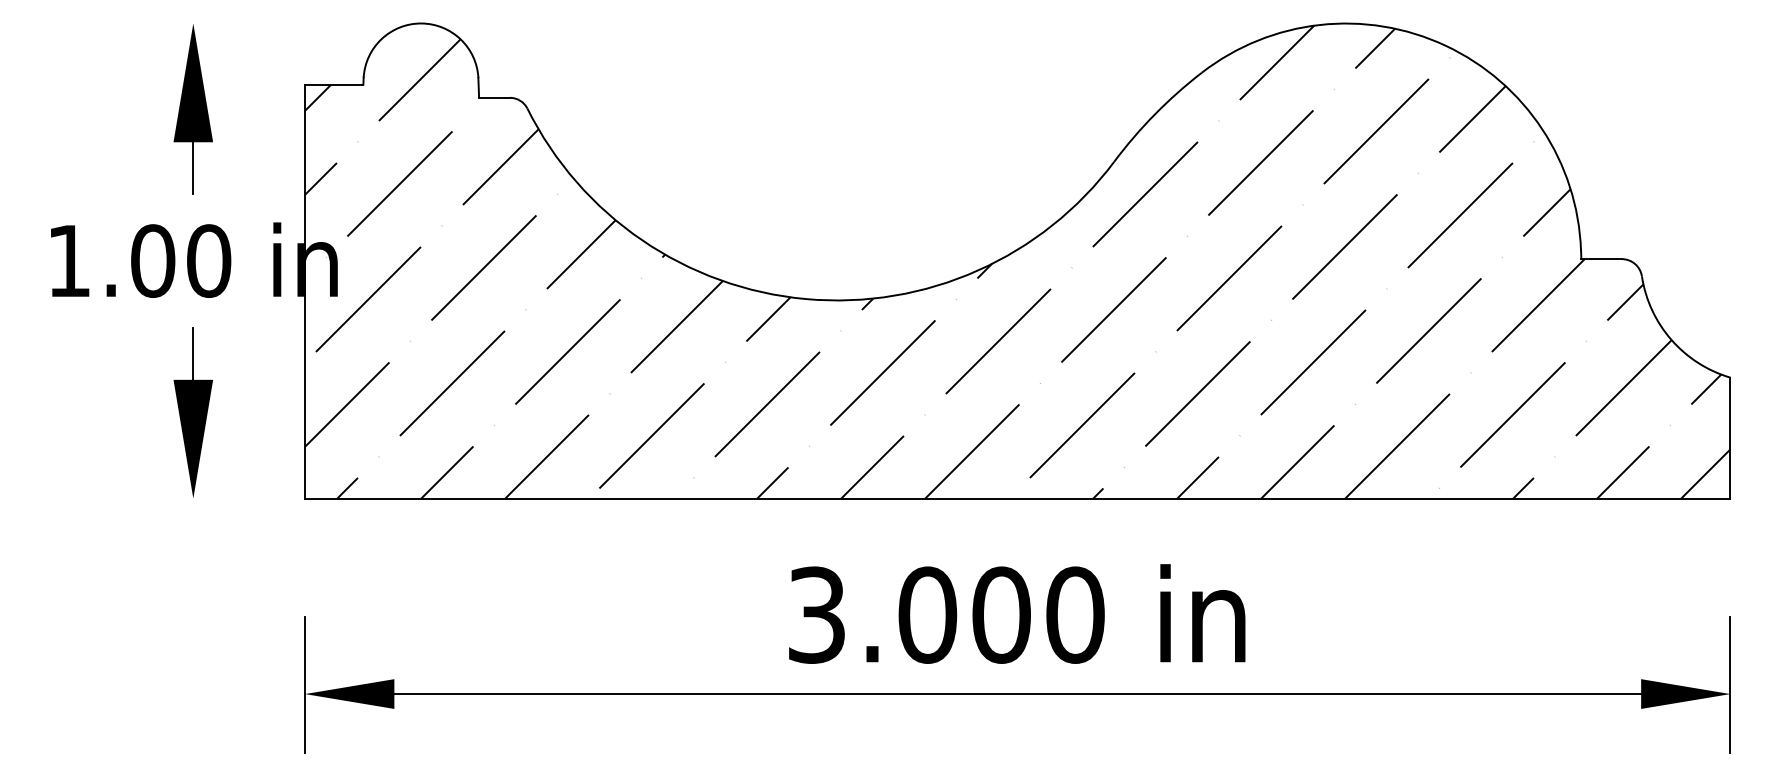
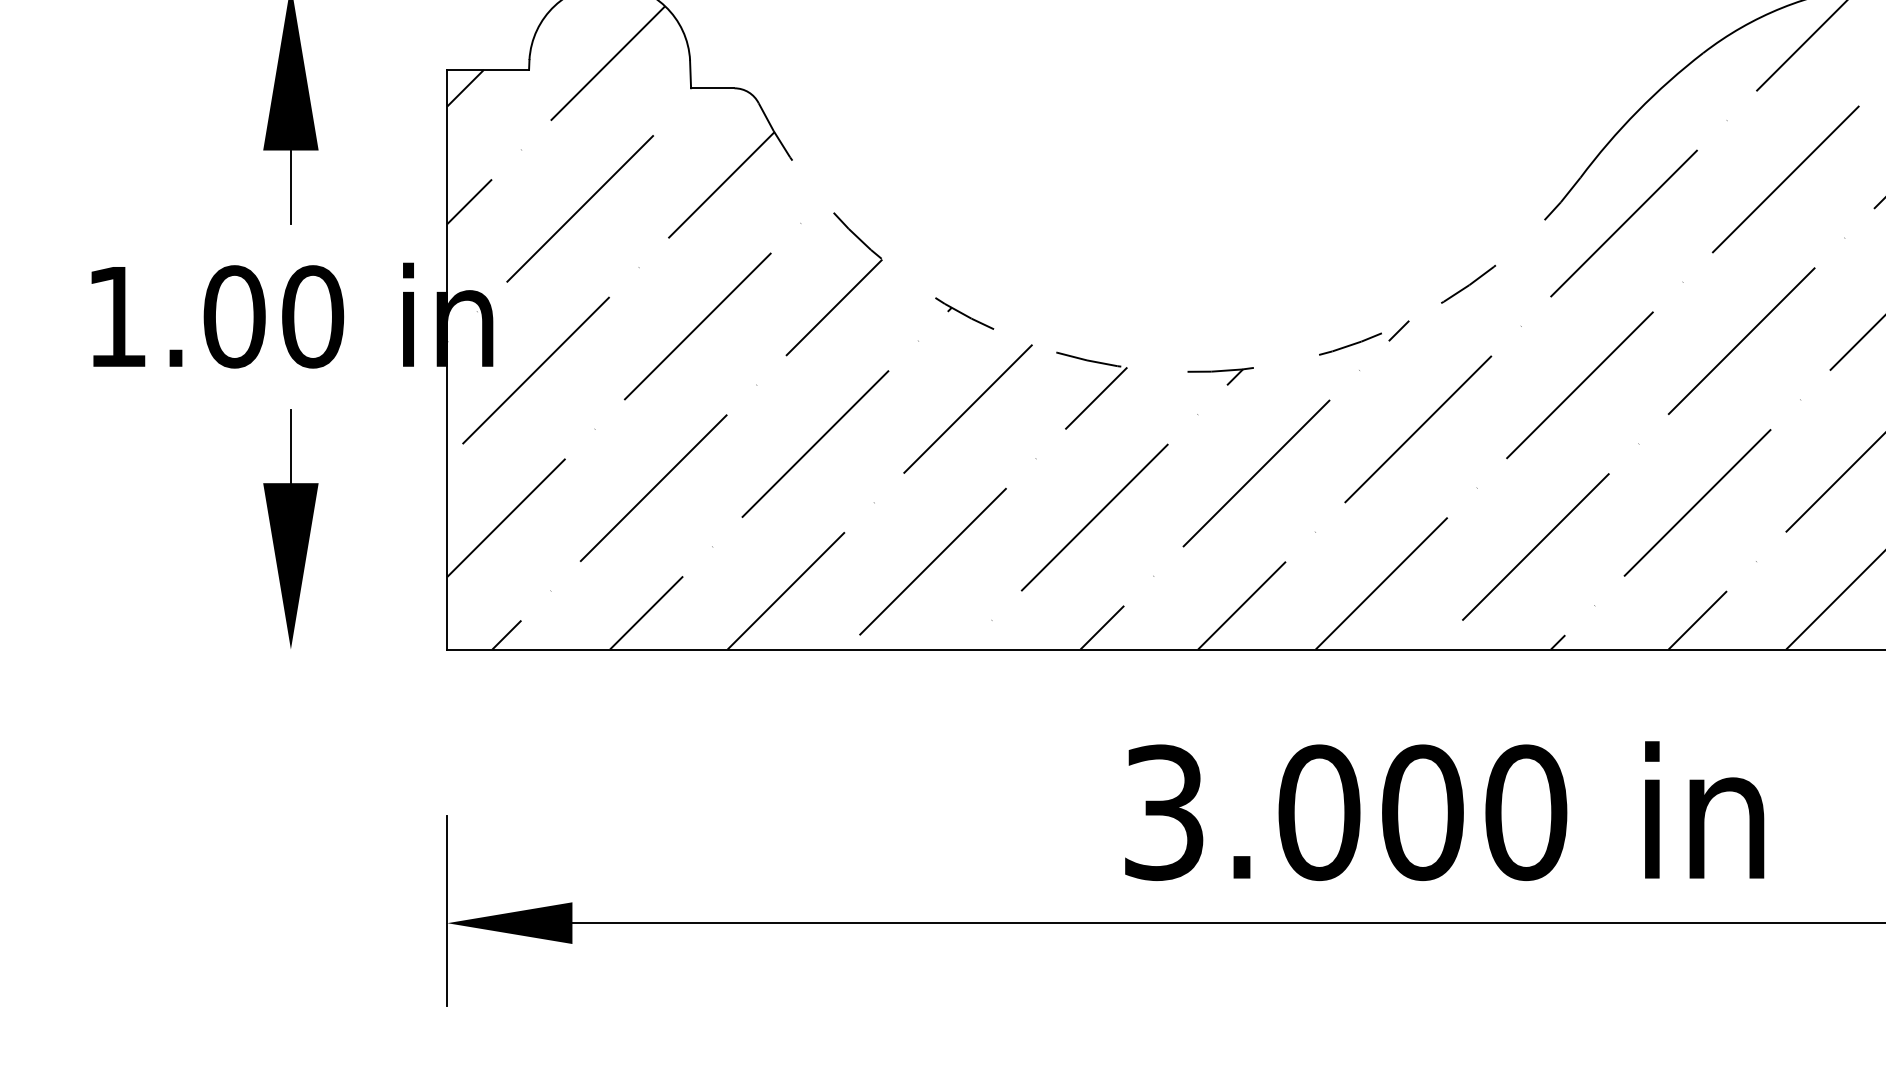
arc: (805, 299) -> (1148, 370), solid -> dashed

